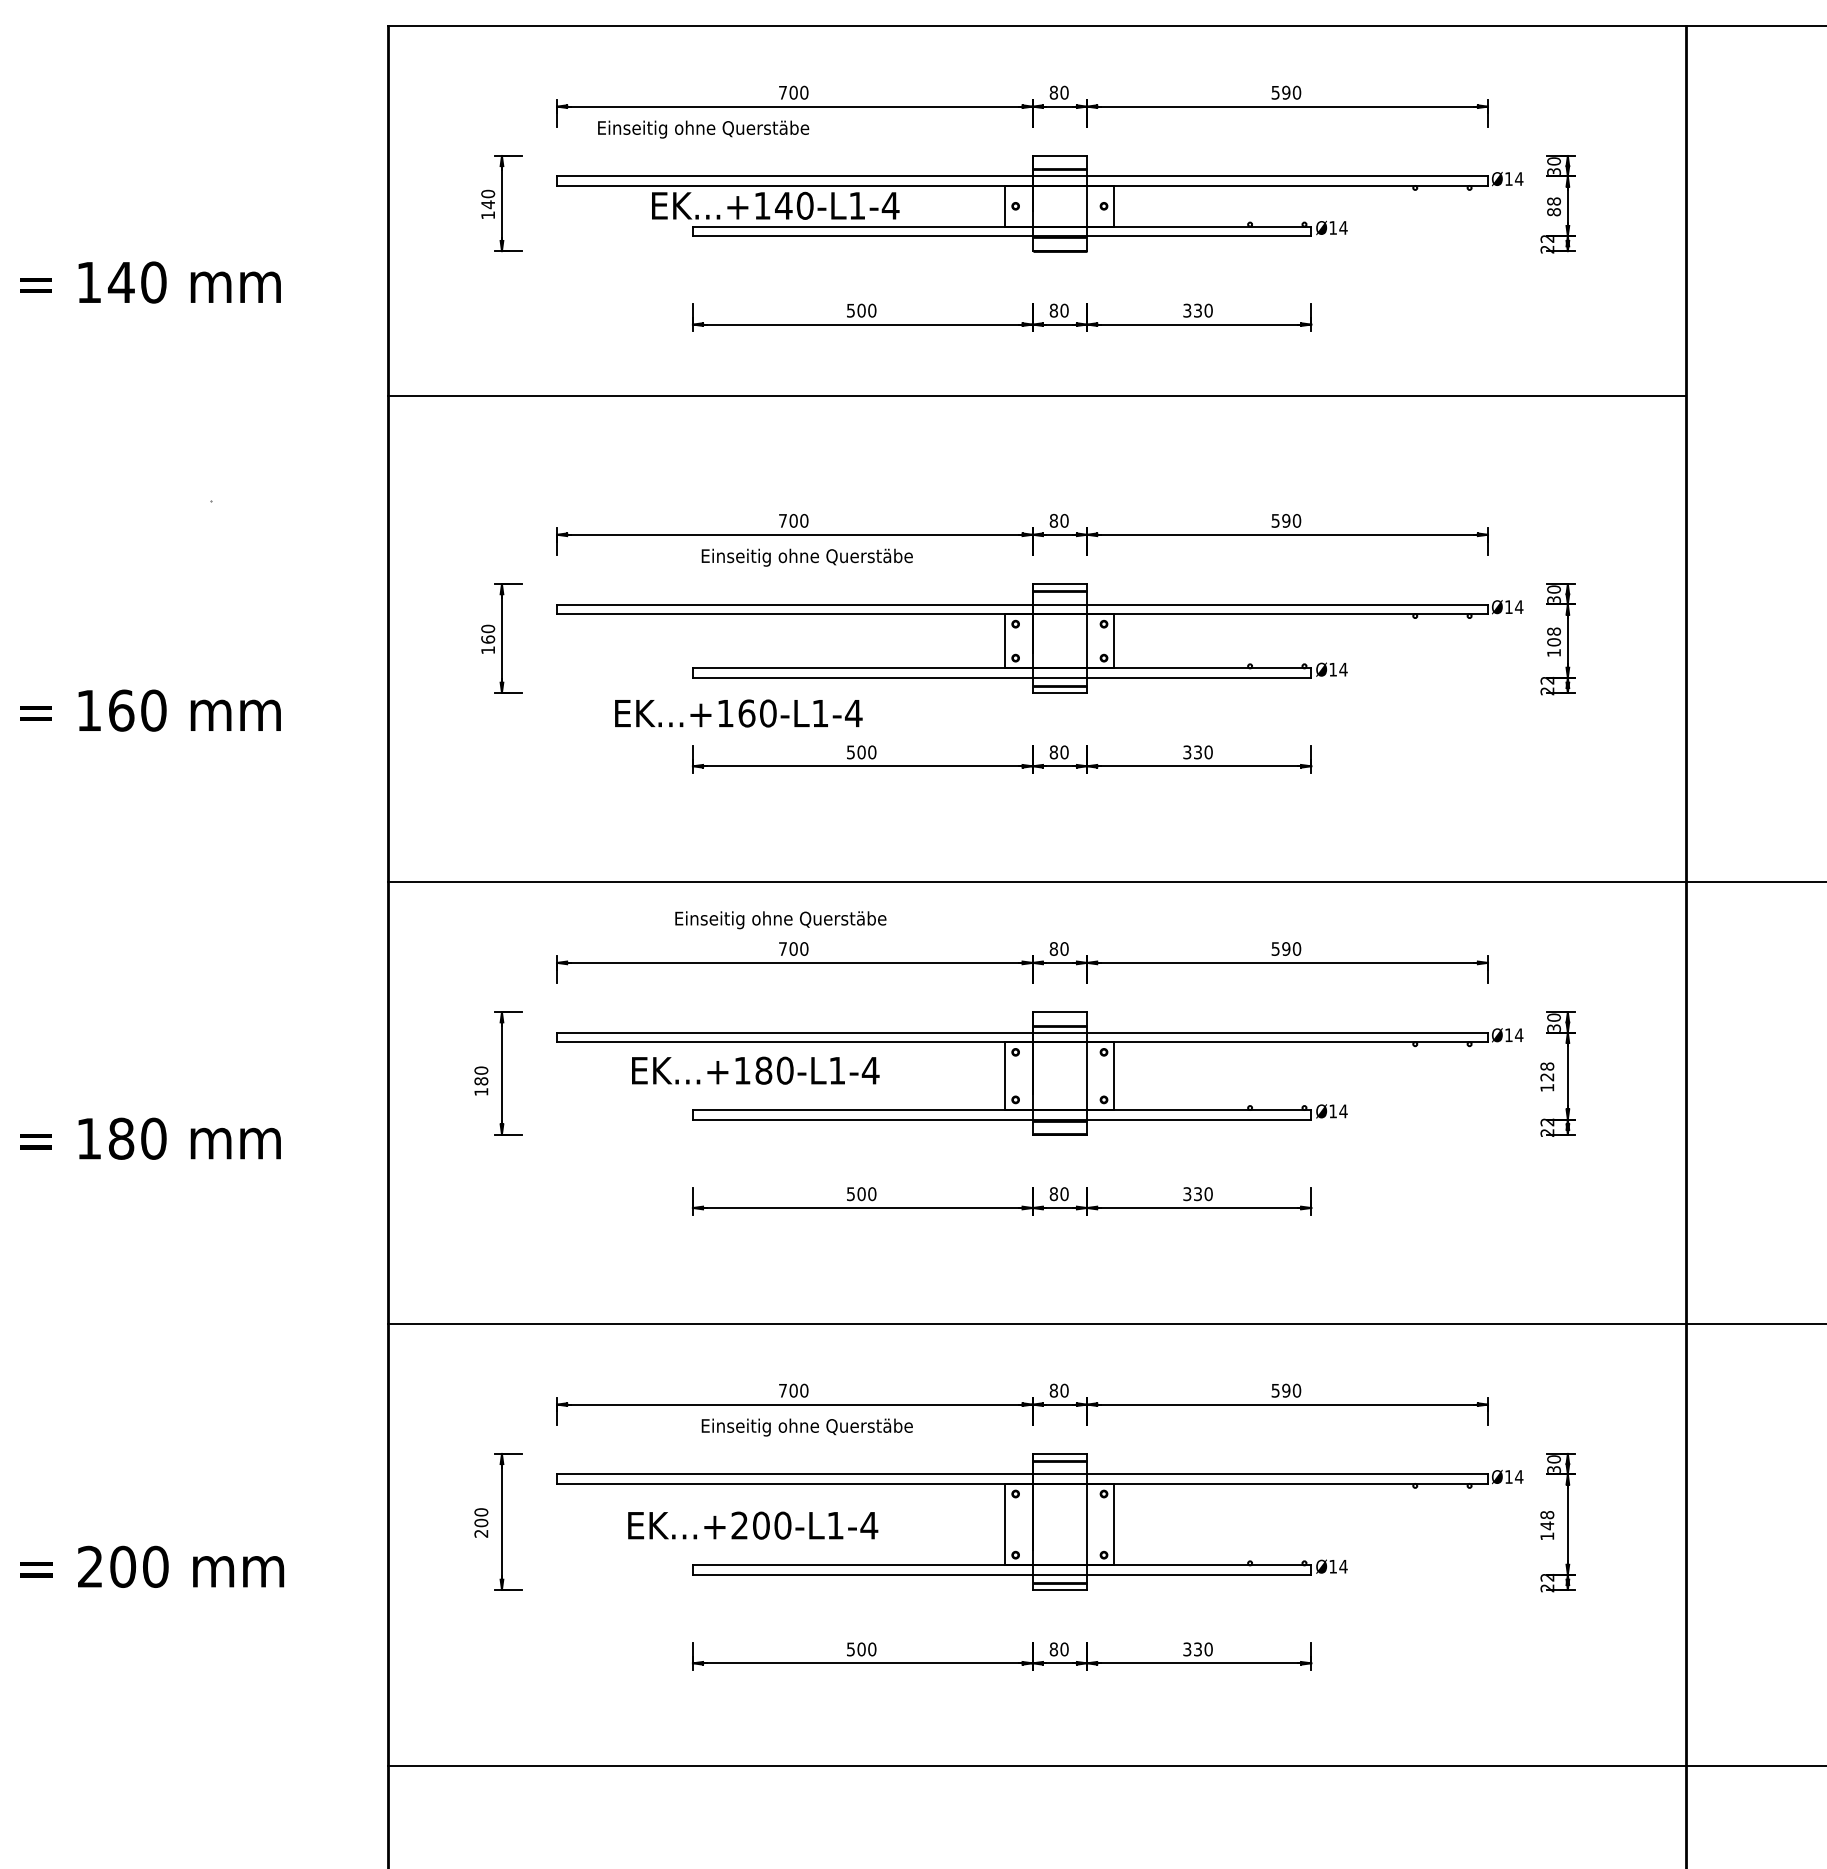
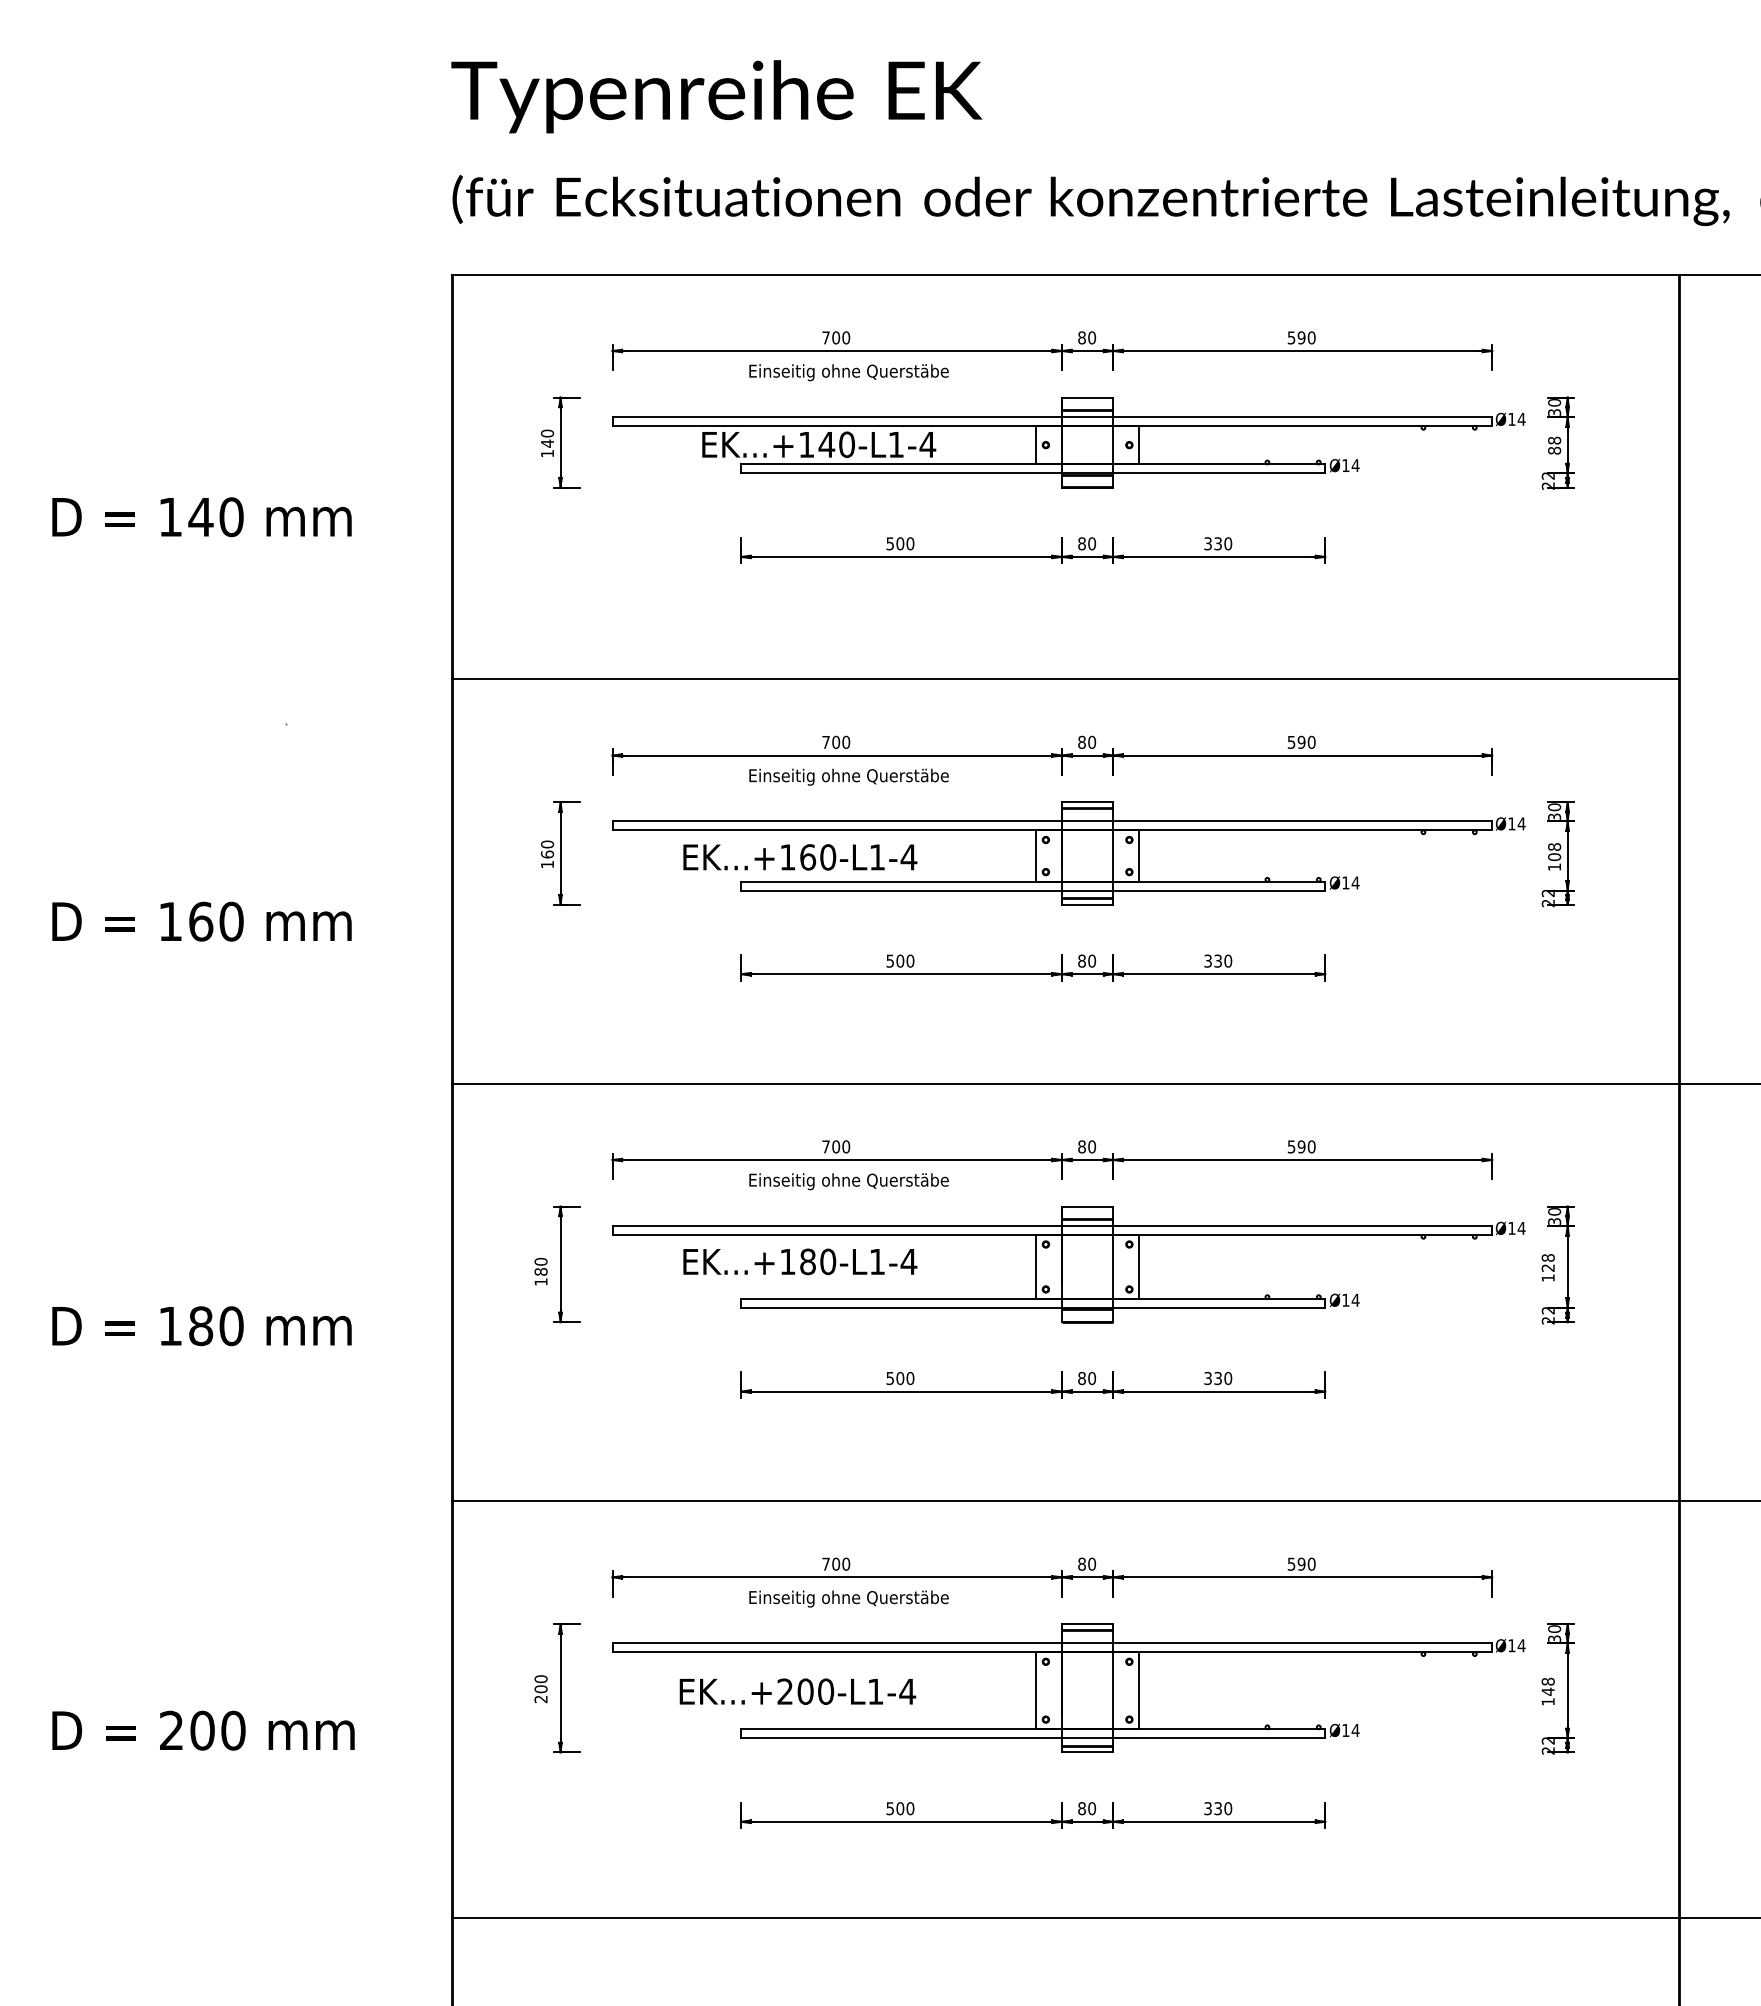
text: (703, 129) -> (848, 372), moved
line: (1036, 396) -> (1065, 679), moved
text: (738, 713) -> (800, 857), moved
text: (780, 920) -> (848, 1181), moved

